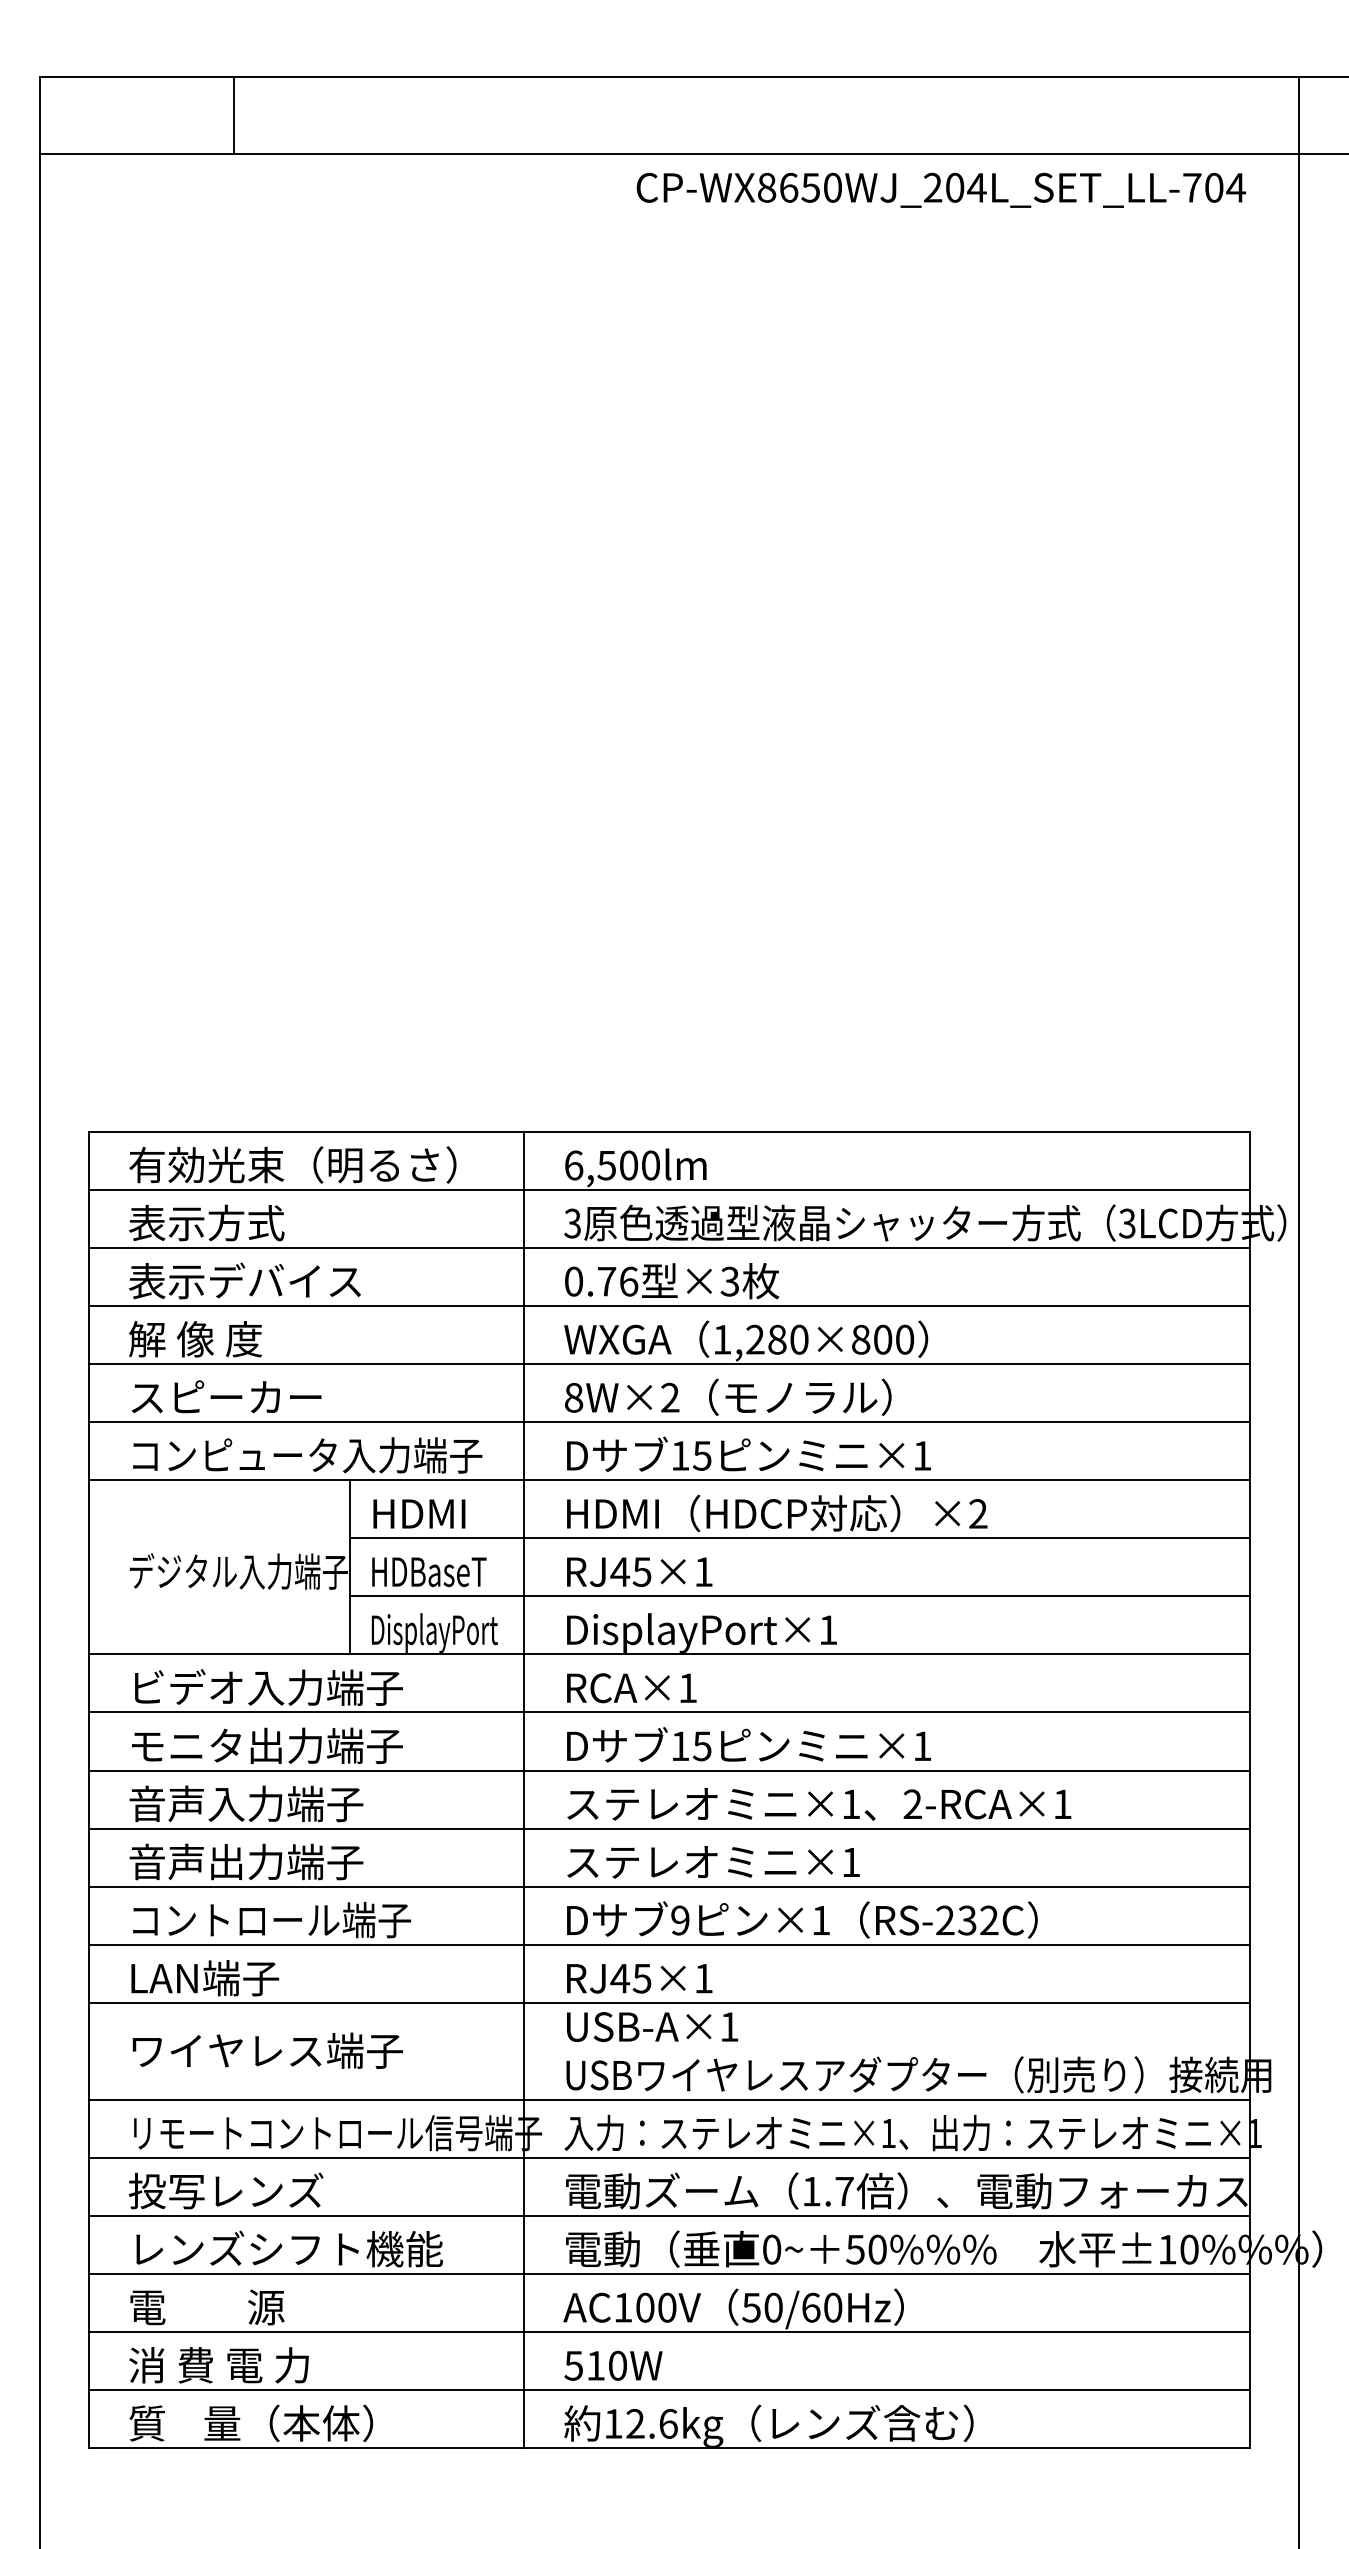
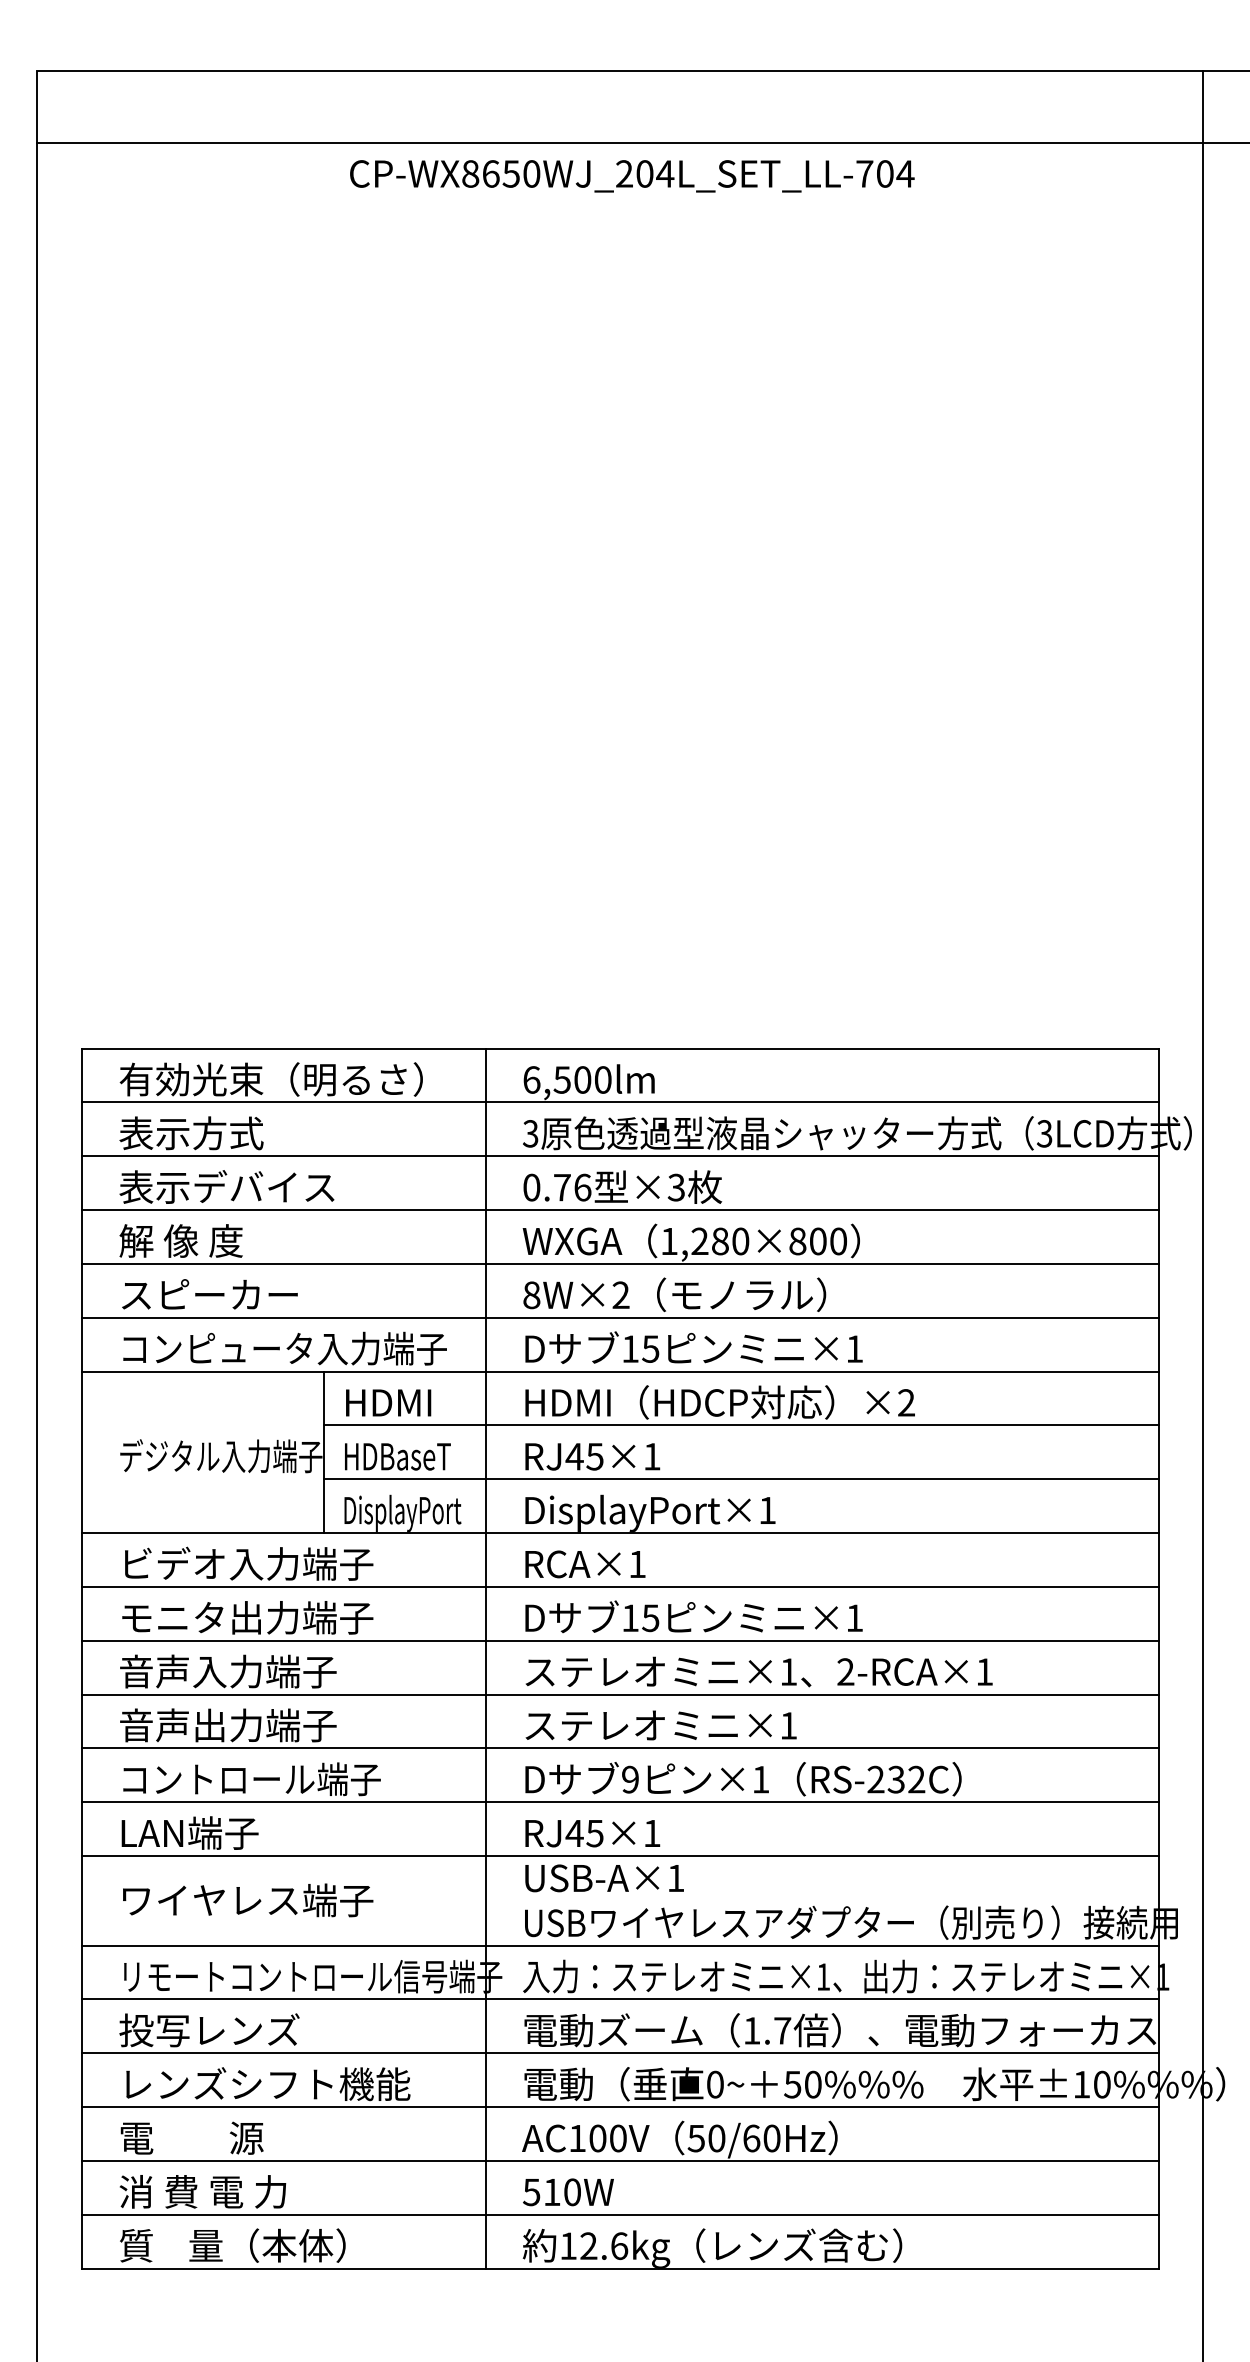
line: (233, 115) -> (216, 106), removed
text: (941, 190) -> (632, 176), moved

